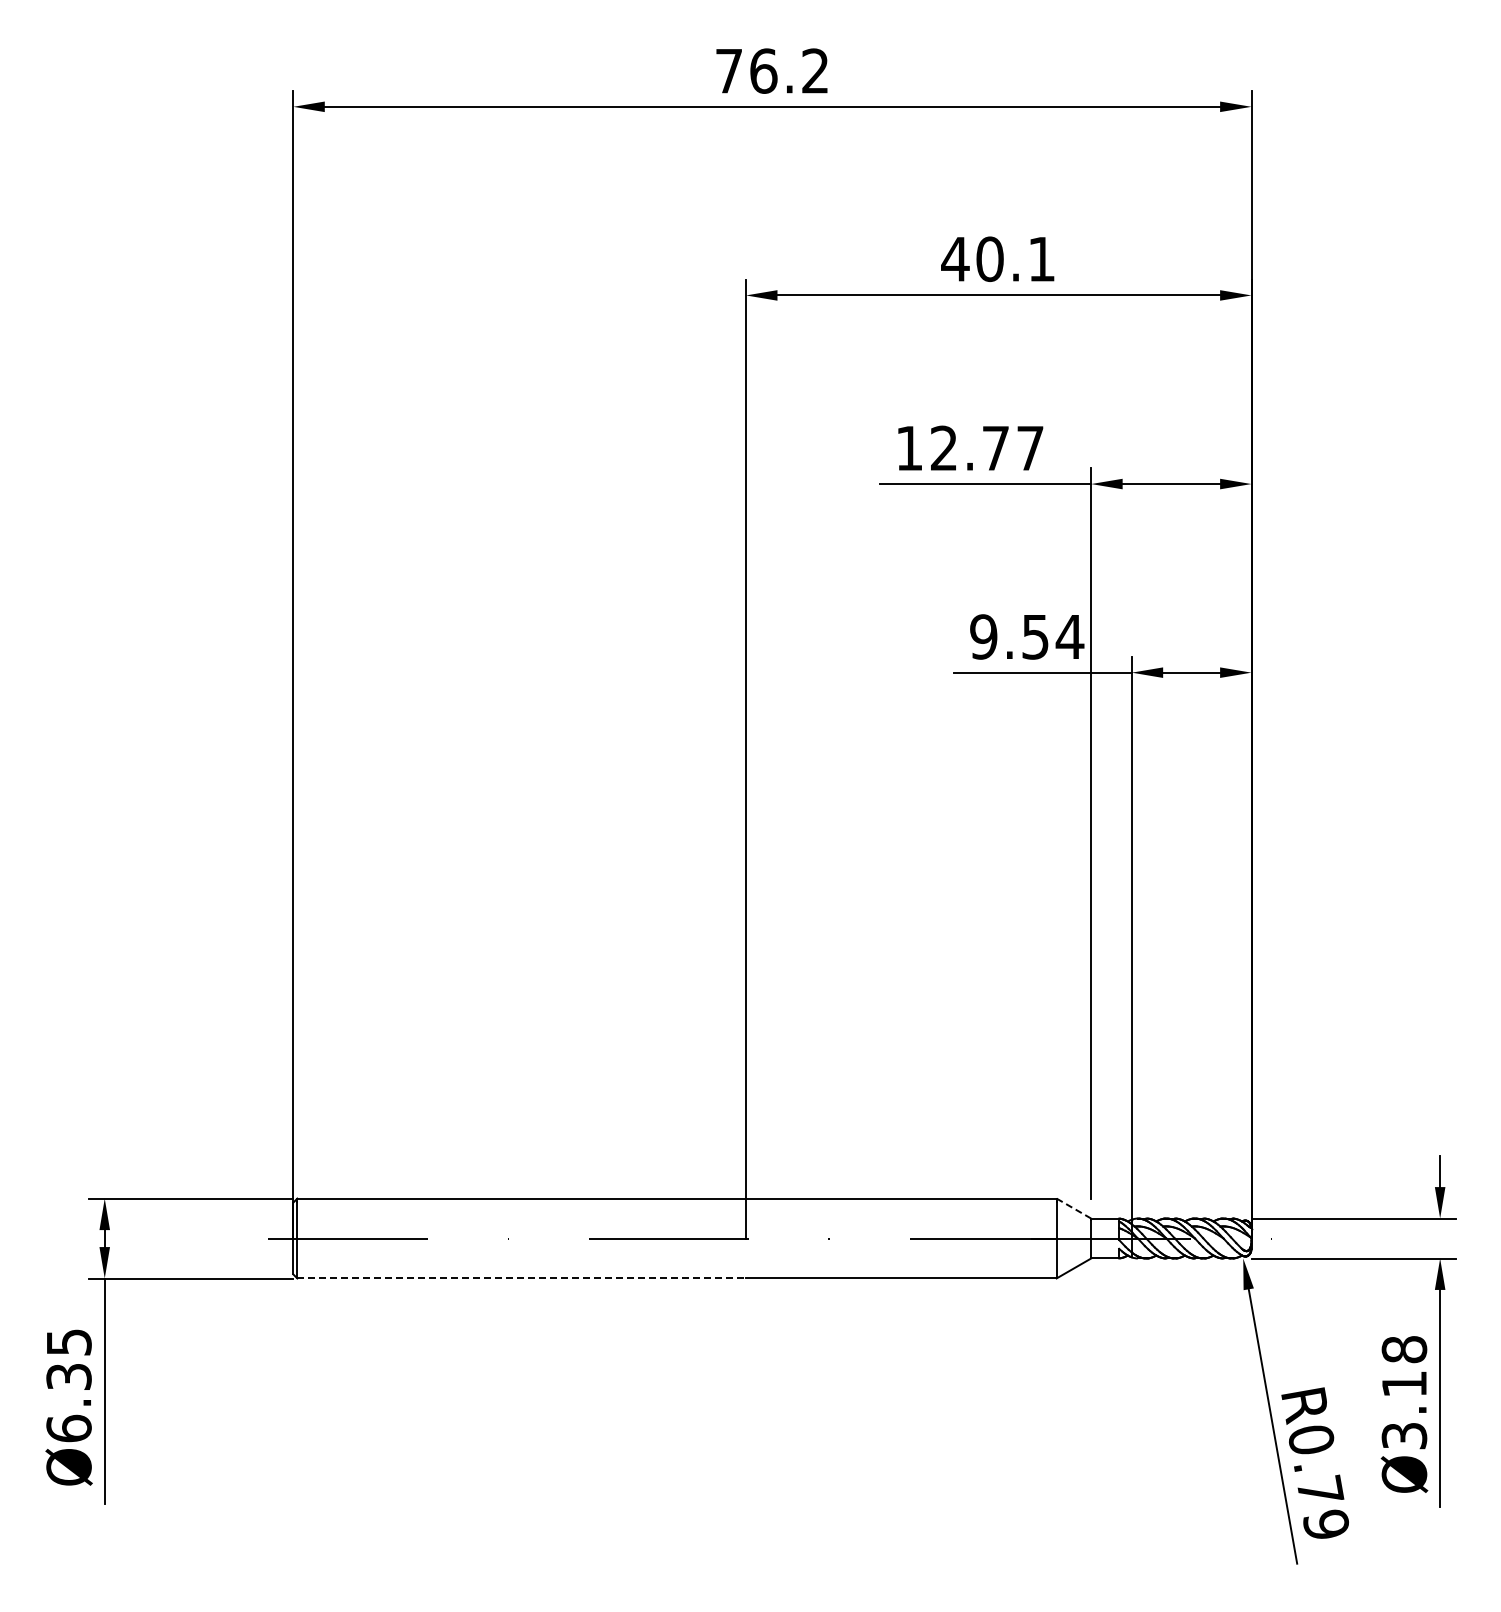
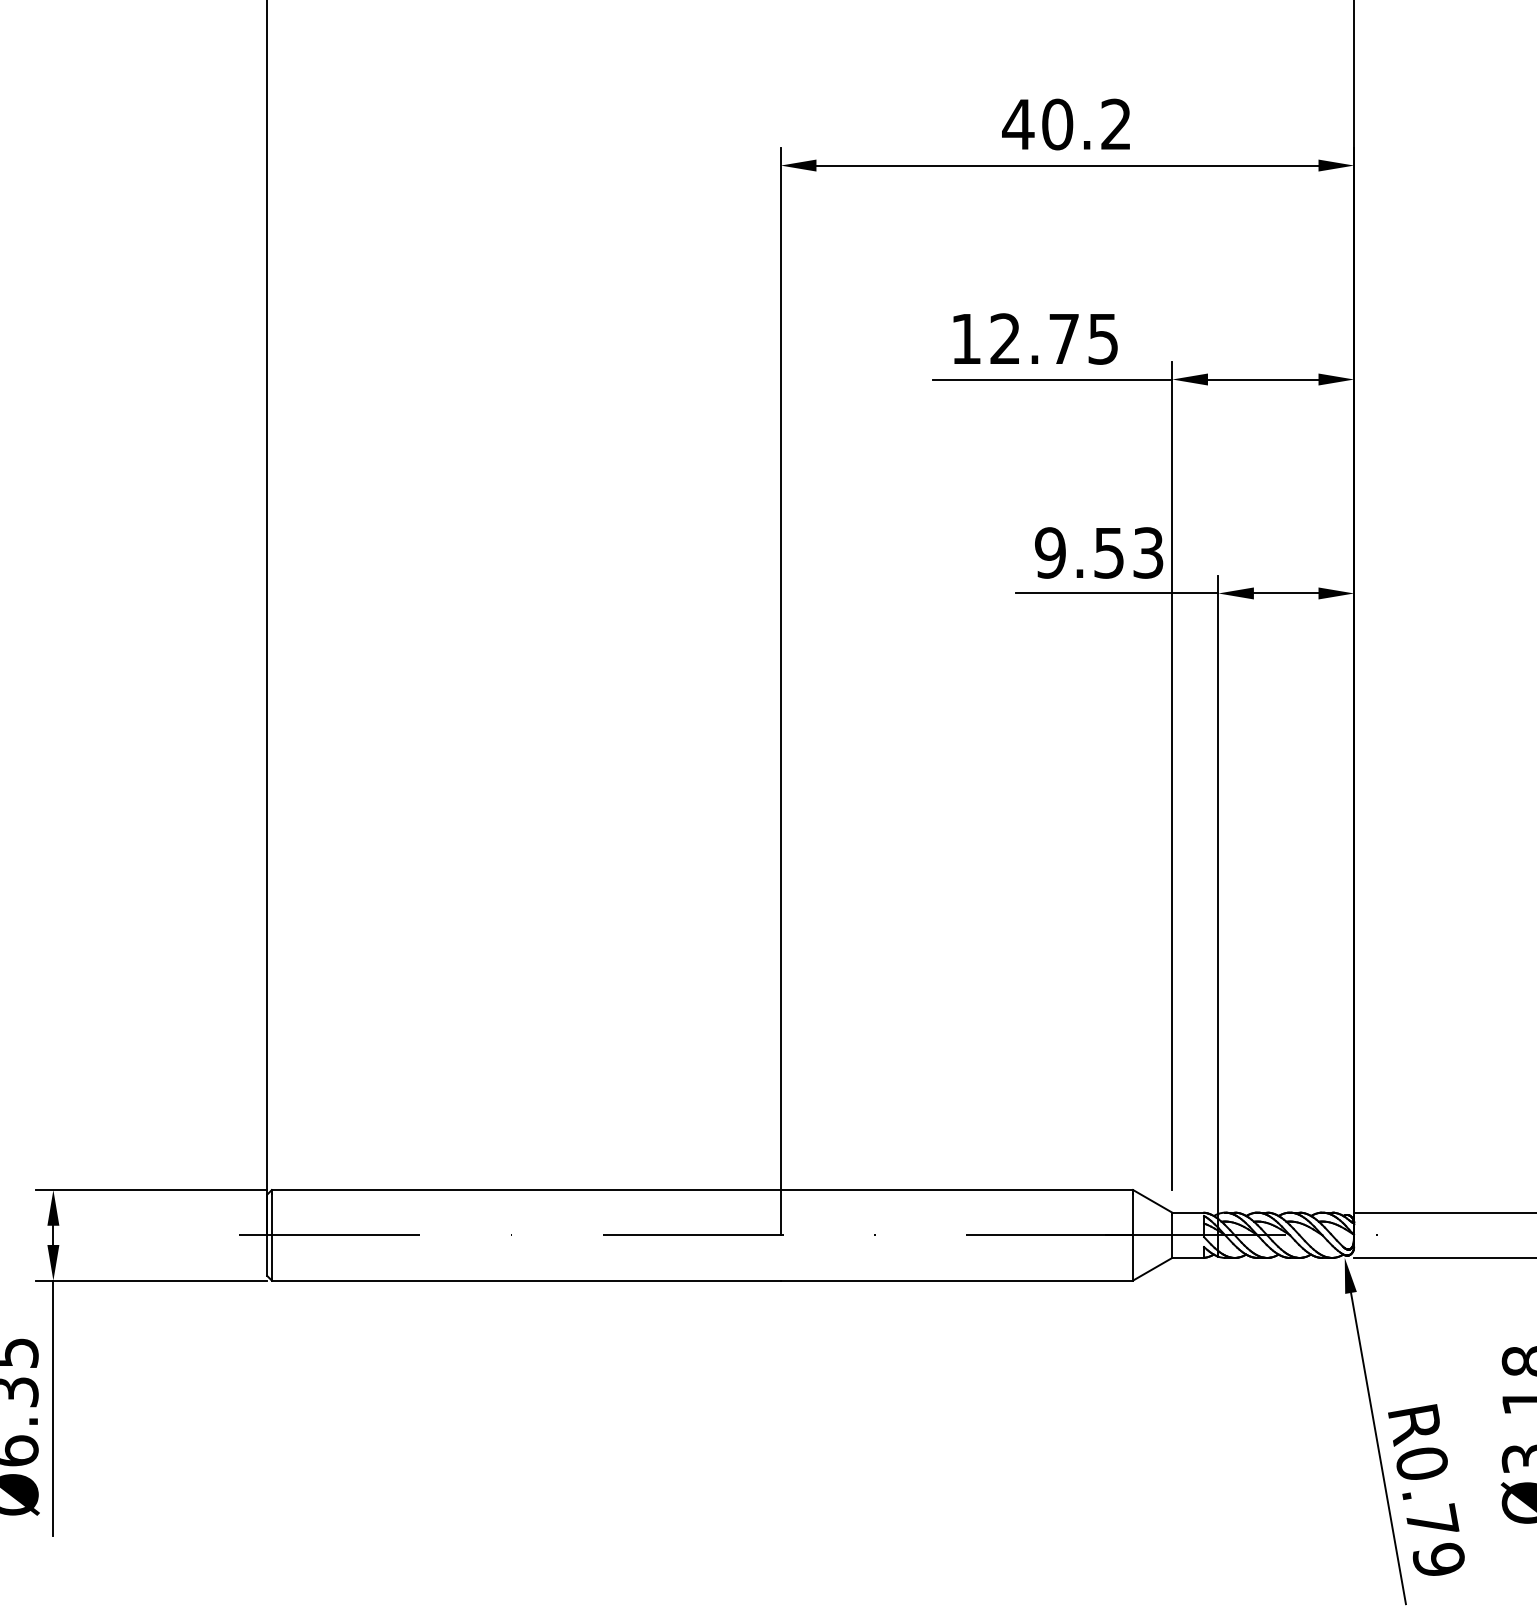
text: (1041, 258) -> (1115, 123), 40.1 -> 40.2
text: (1030, 448) -> (1103, 339), 12.77 -> 12.75
text: (1069, 636) -> (1147, 552), 9.54 -> 9.53
line: (1073, 1208) -> (1152, 1201), dashed -> solid
line: (522, 1278) -> (527, 1280), dashed -> solid

